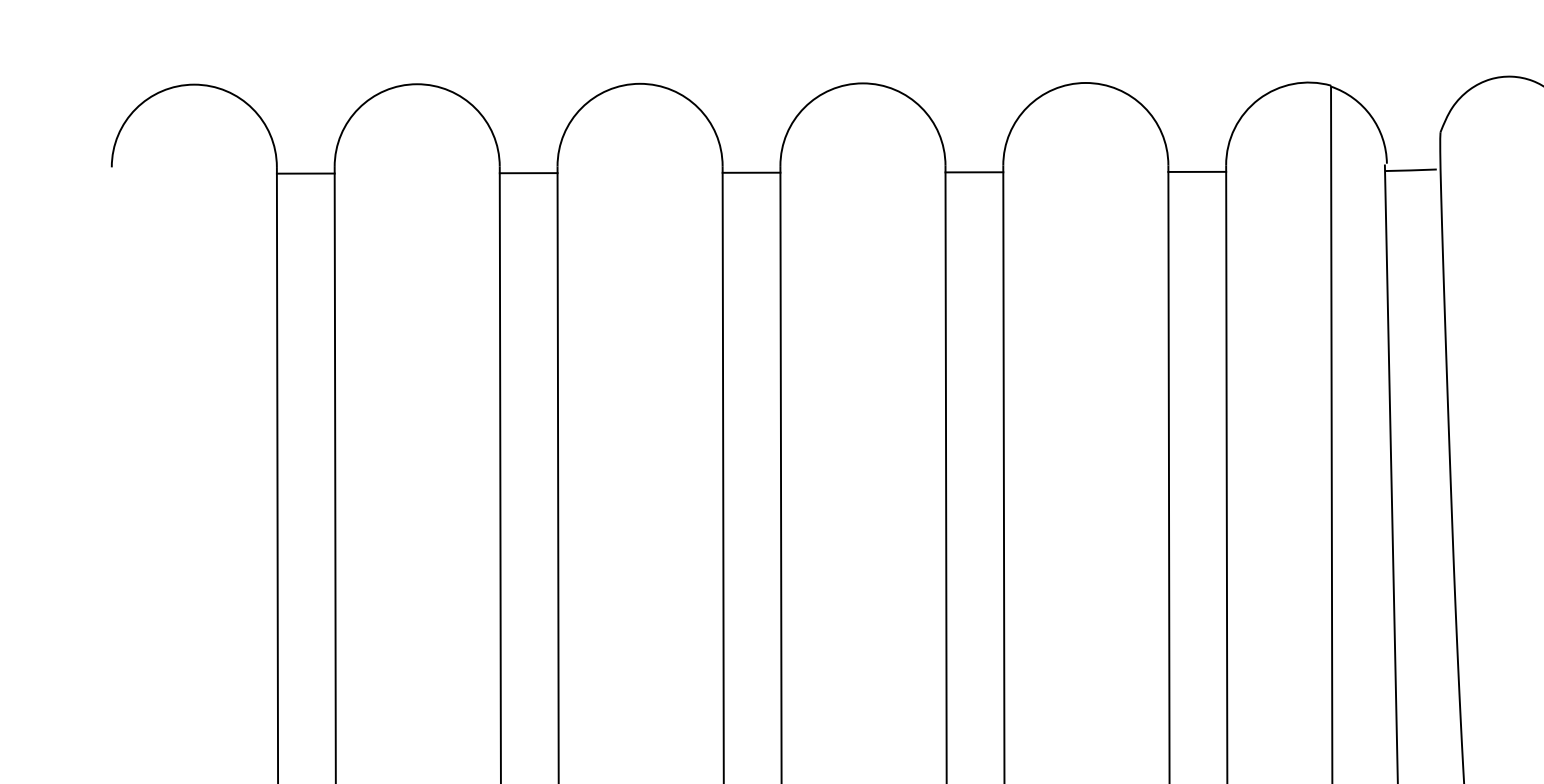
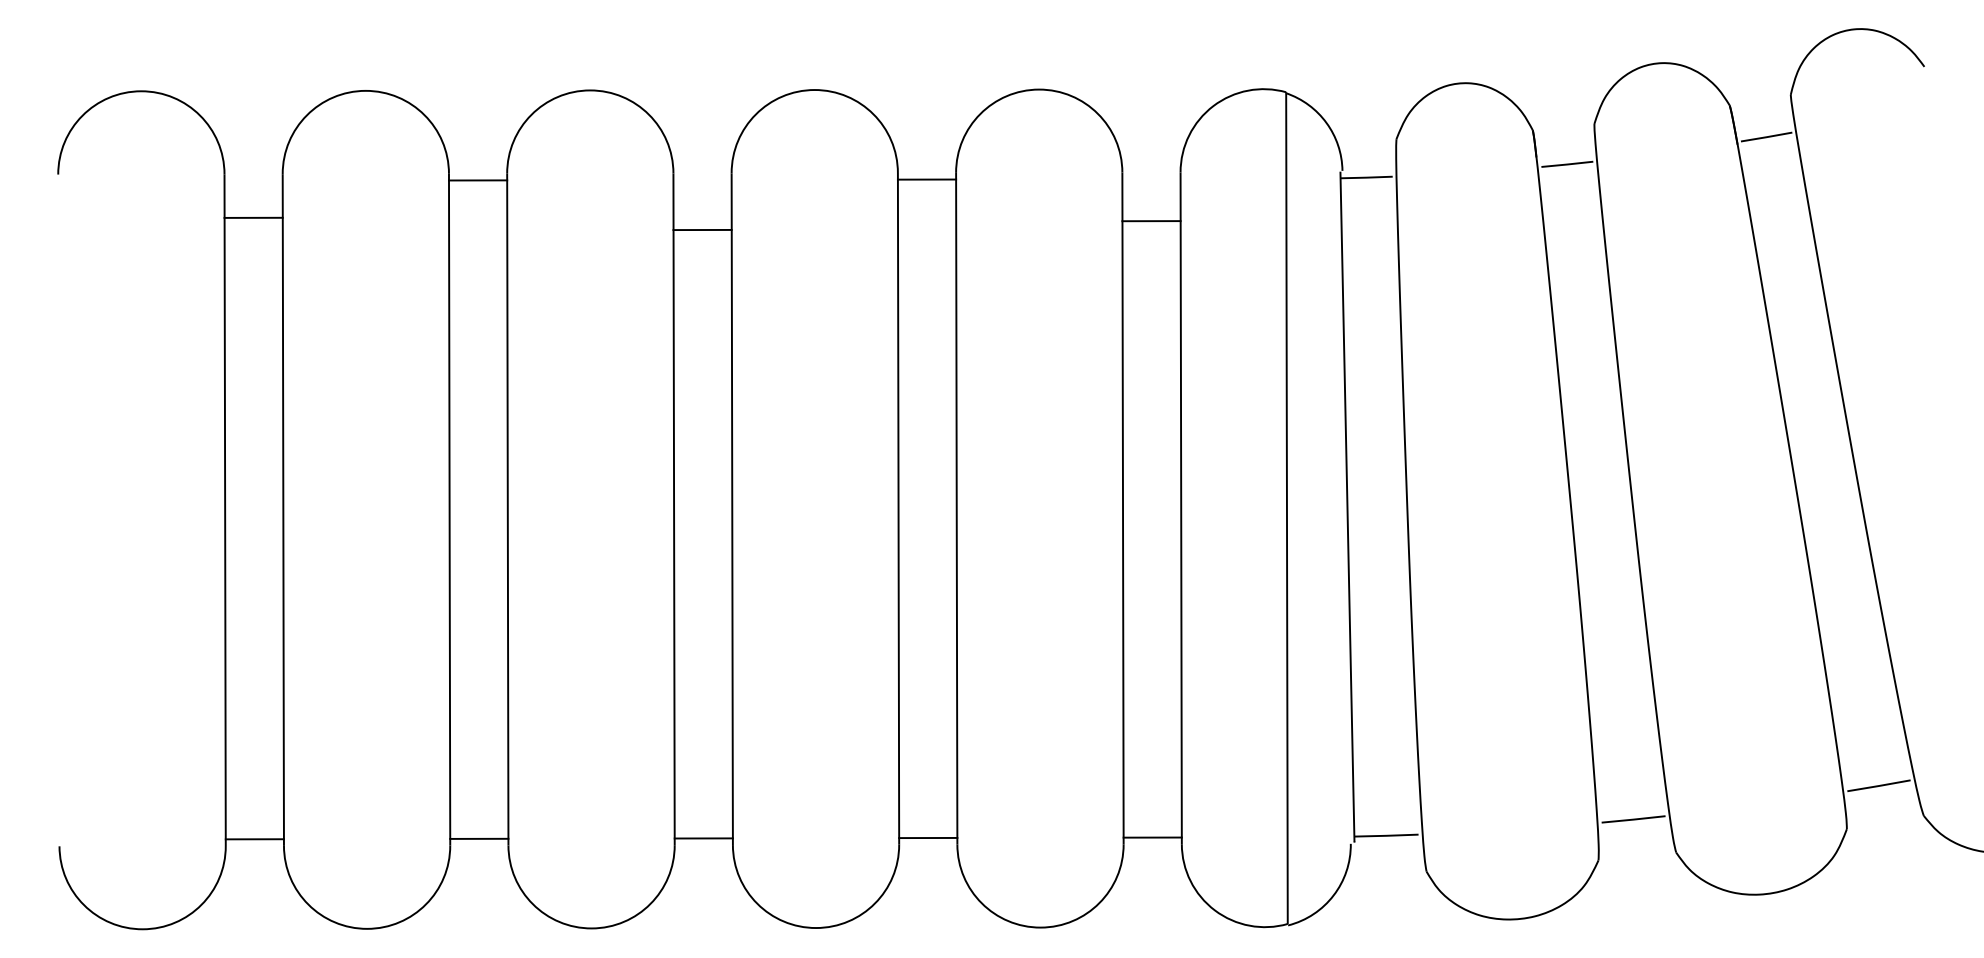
line: (751, 172) -> (702, 229), moved
line: (1197, 172) -> (1151, 221), moved
line: (305, 173) -> (253, 217), moved

